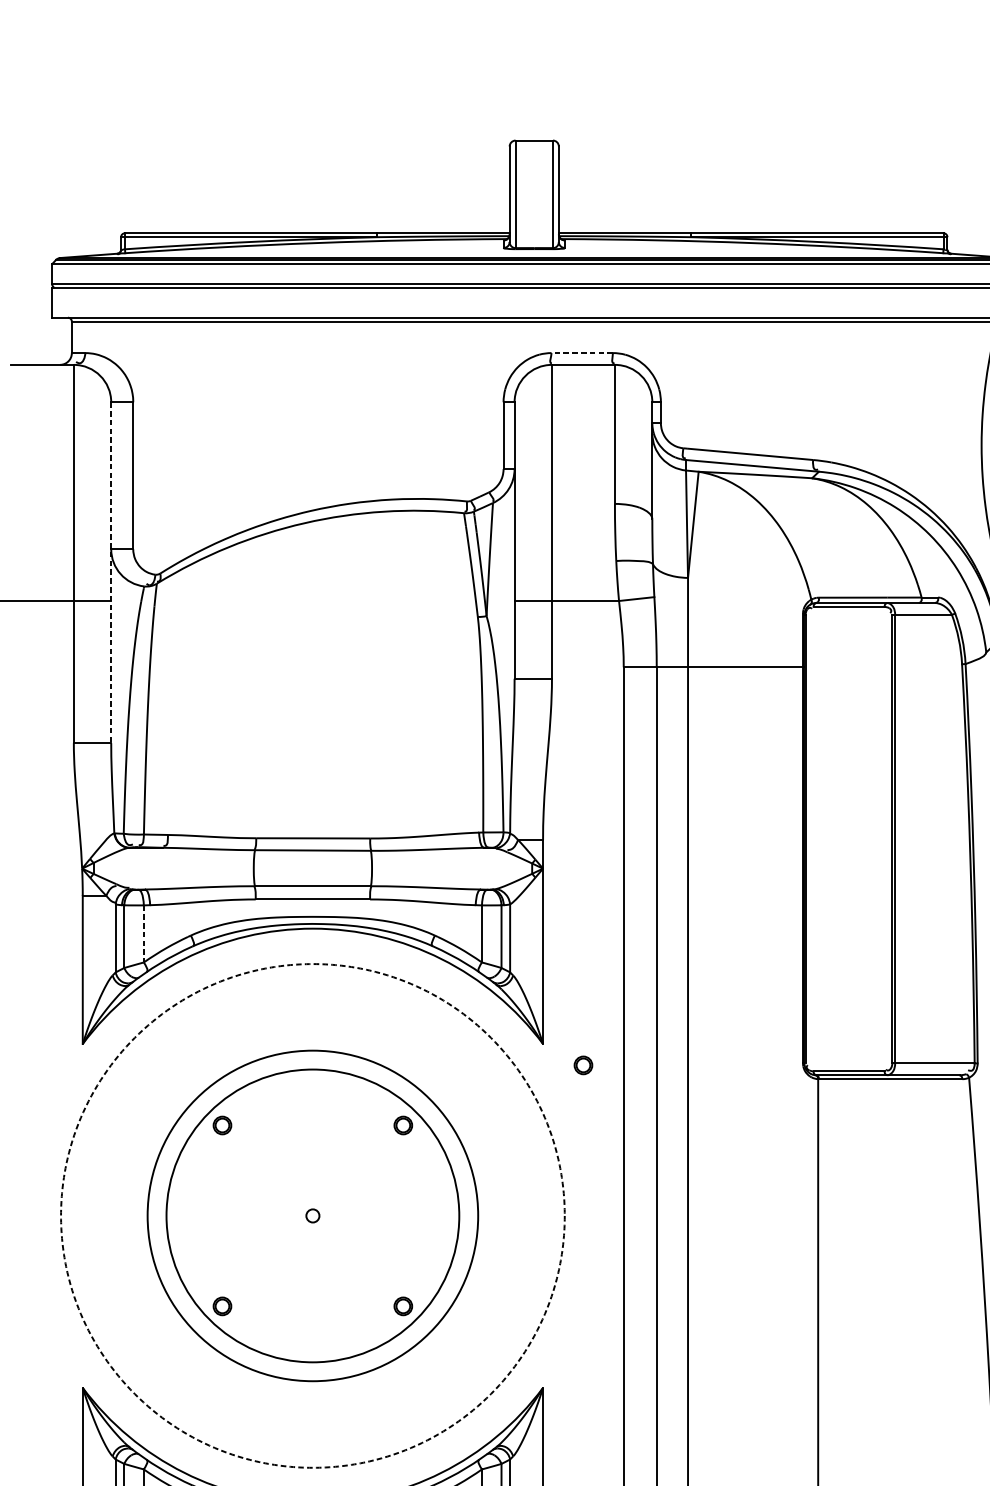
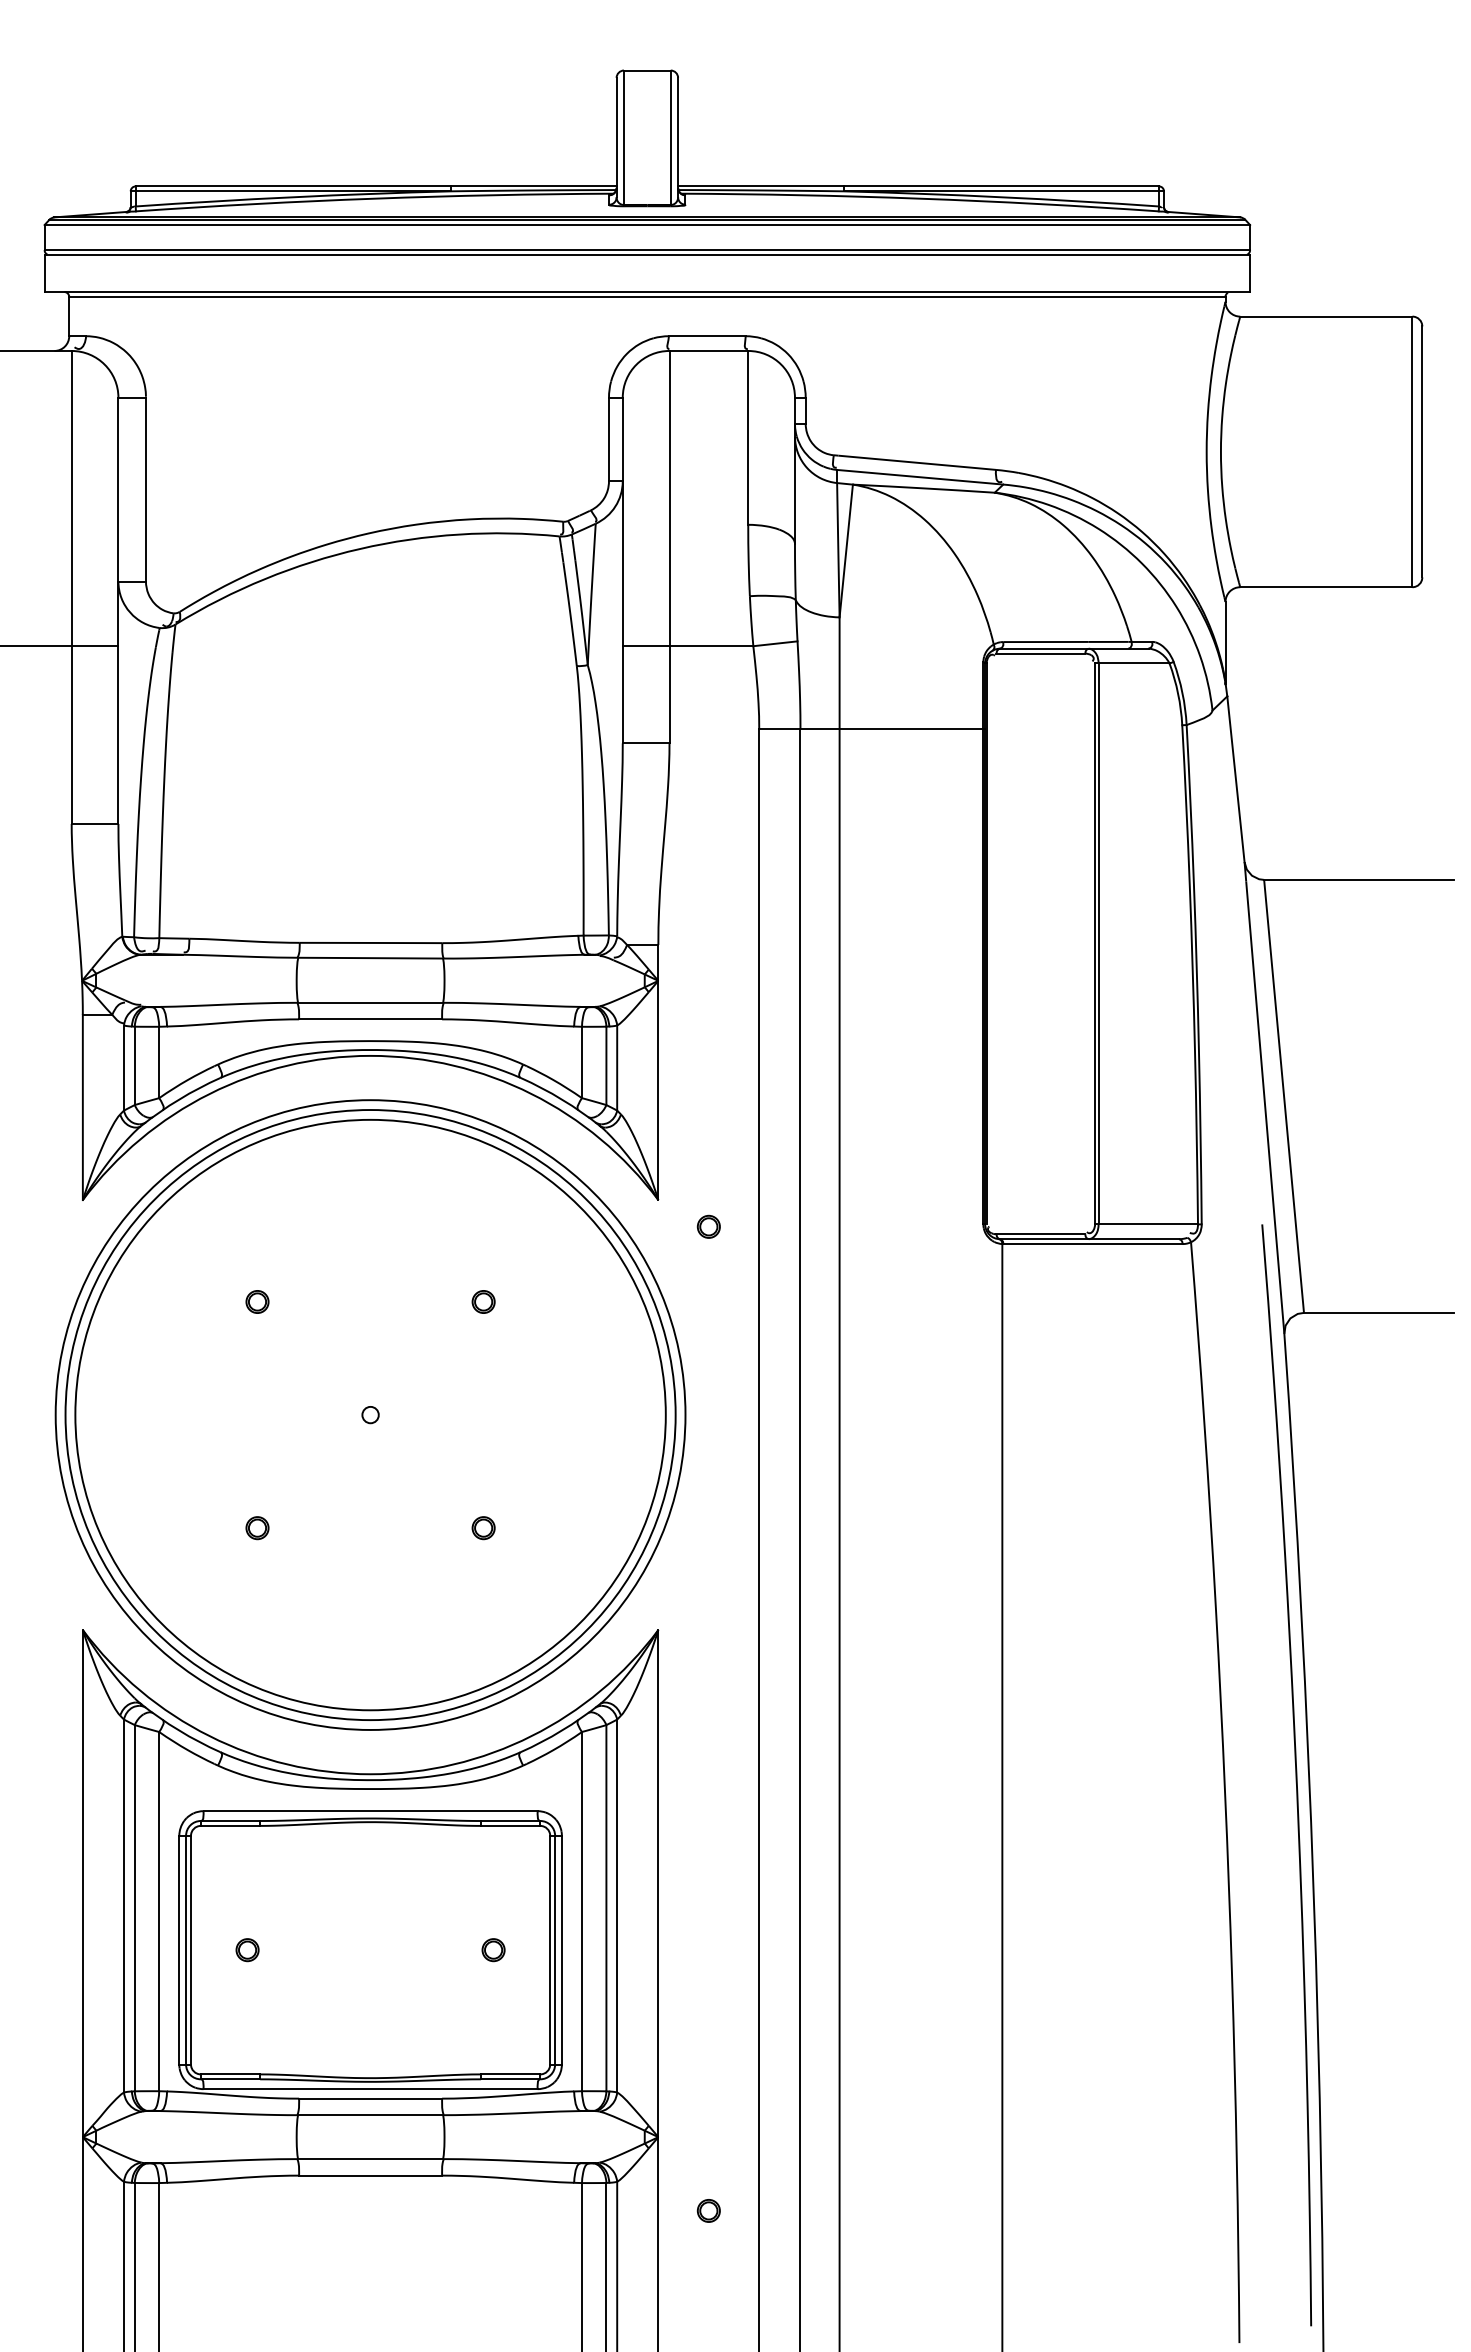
line: (581, 353) -> (706, 336), dashed -> solid
line: (111, 573) -> (118, 611), dashed -> solid
line: (144, 933) -> (159, 1062), dashed -> solid
circle: (312, 1215) -> (370, 1414), dashed -> solid
circle: (312, 1215) -> (370, 1414), size x1.43
circle: (312, 1216) -> (370, 1415), size x1.67

